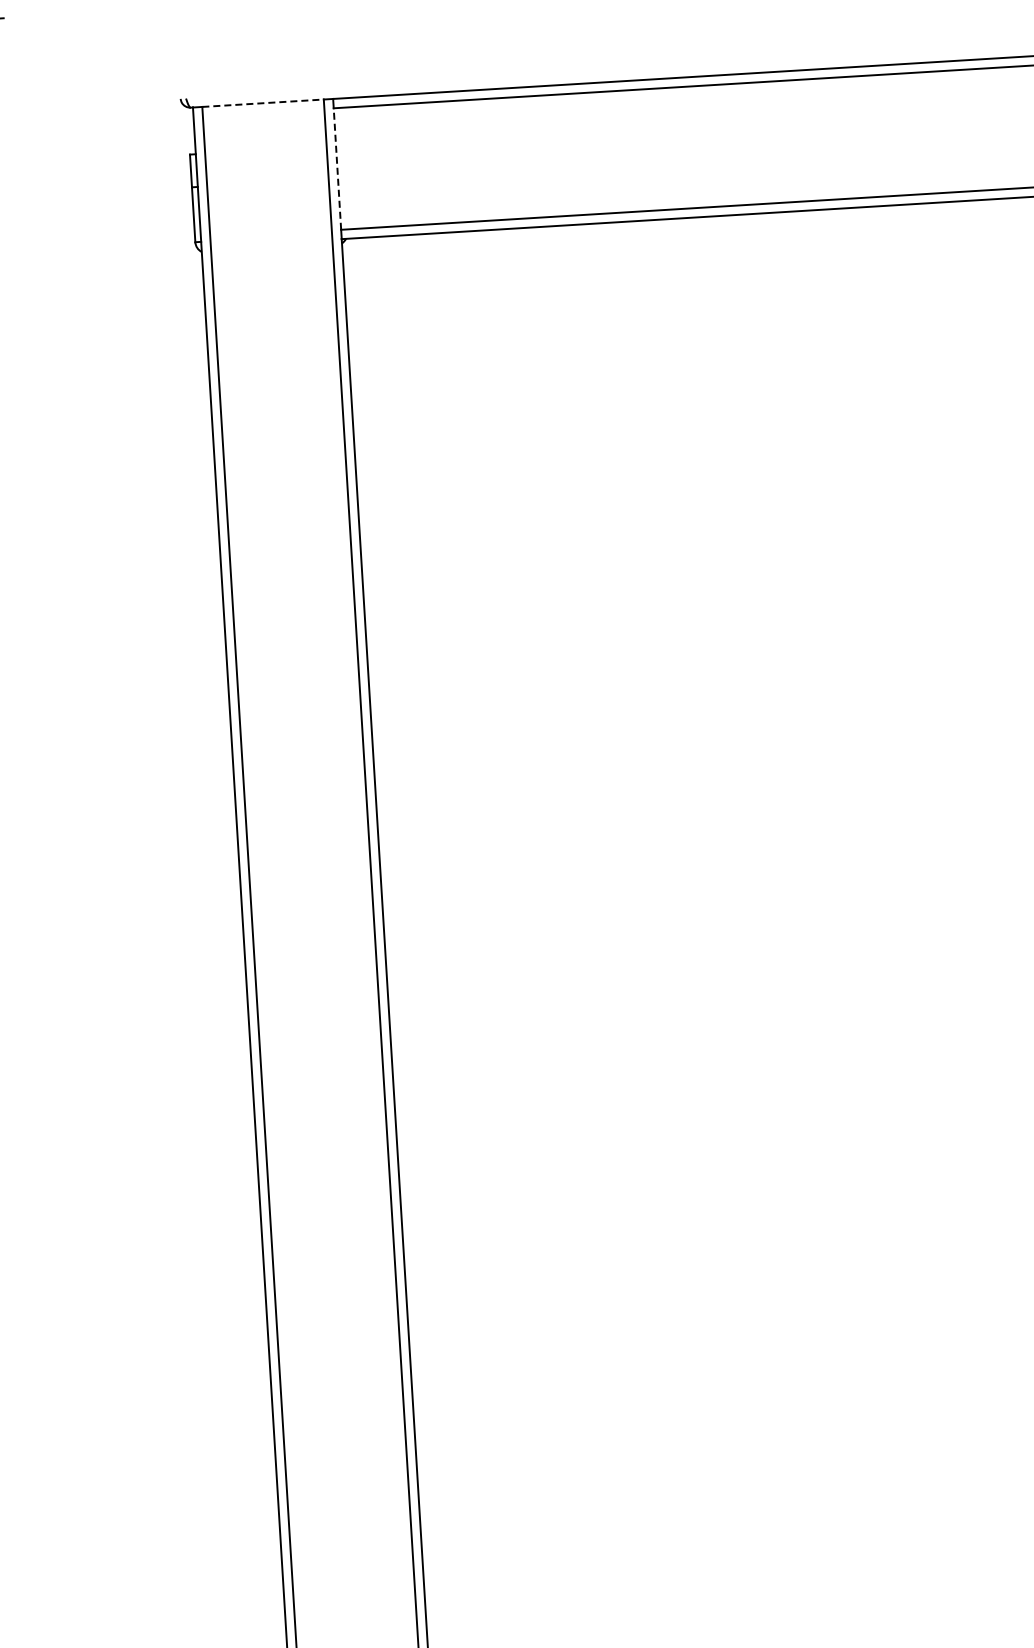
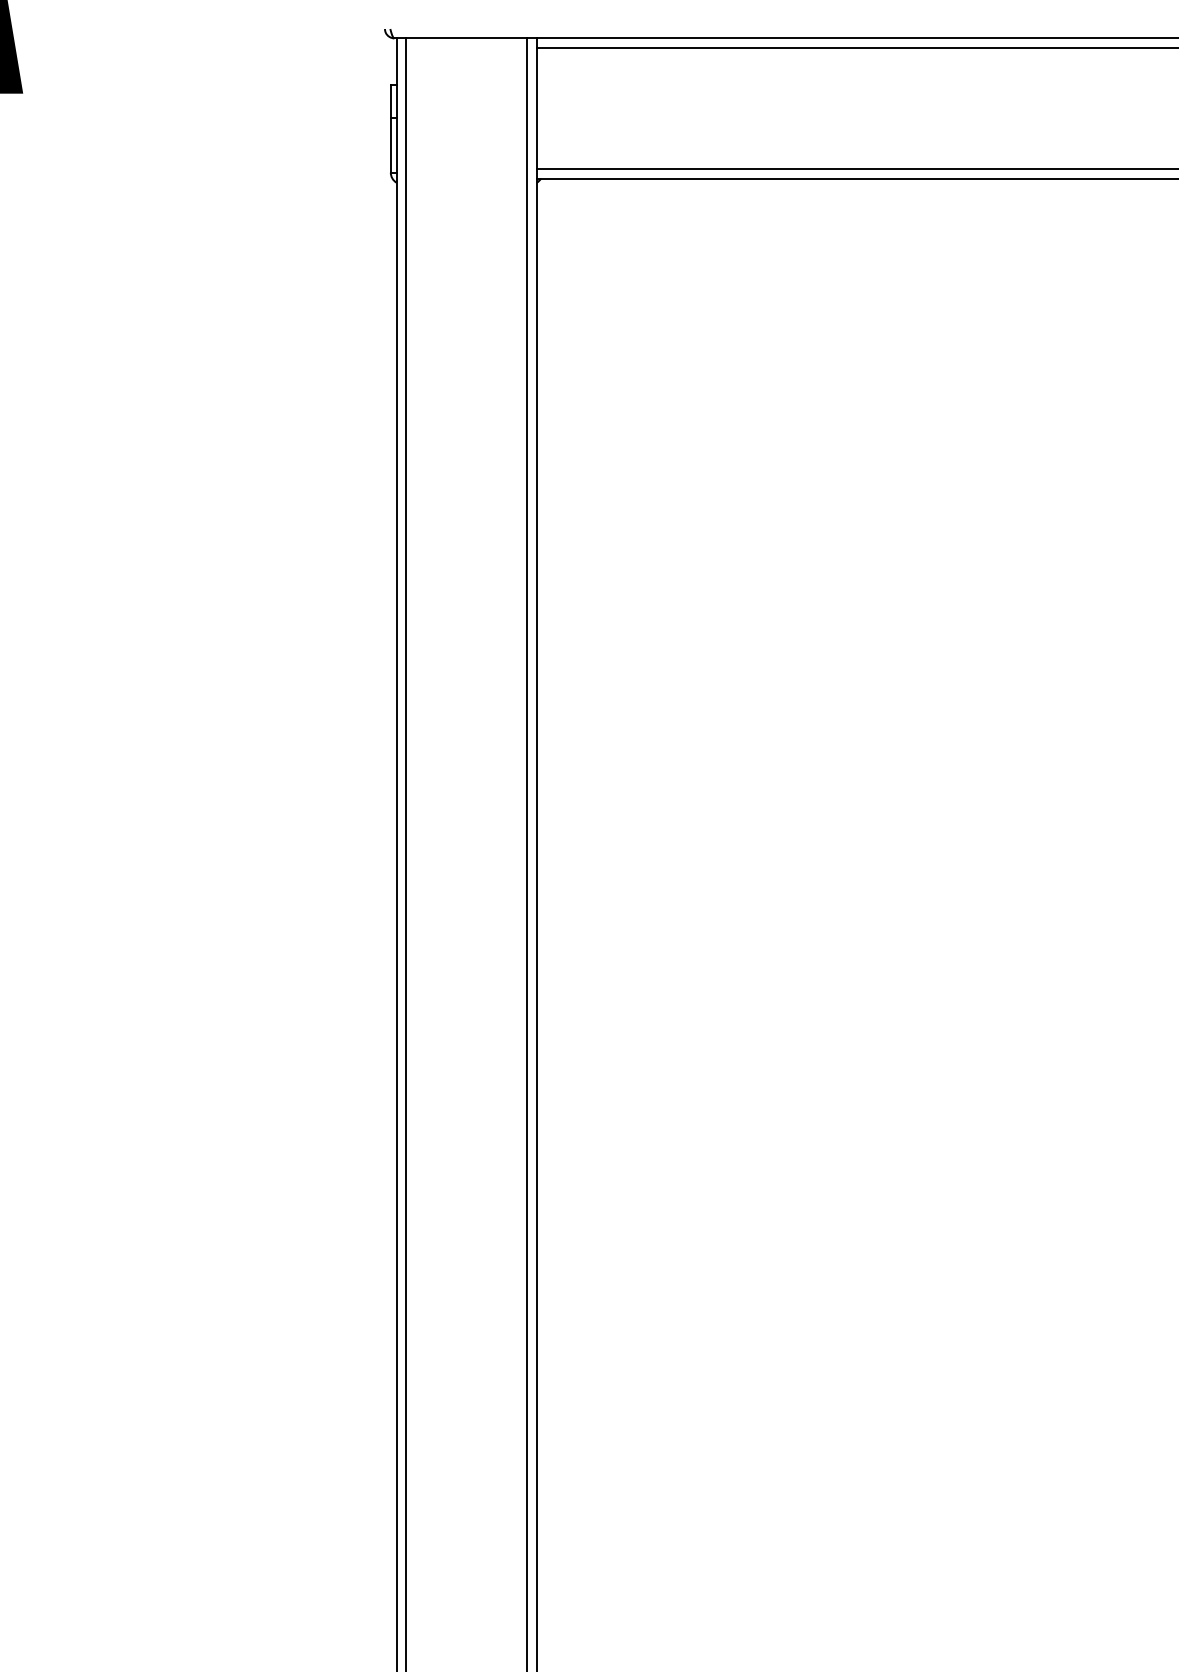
line: (262, 103) -> (466, 38), dashed -> solid
line: (337, 169) -> (536, 108), dashed -> solid

